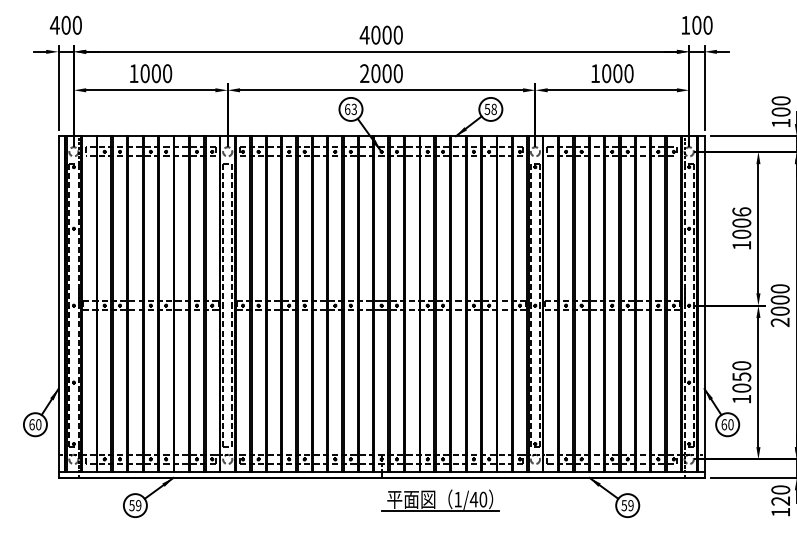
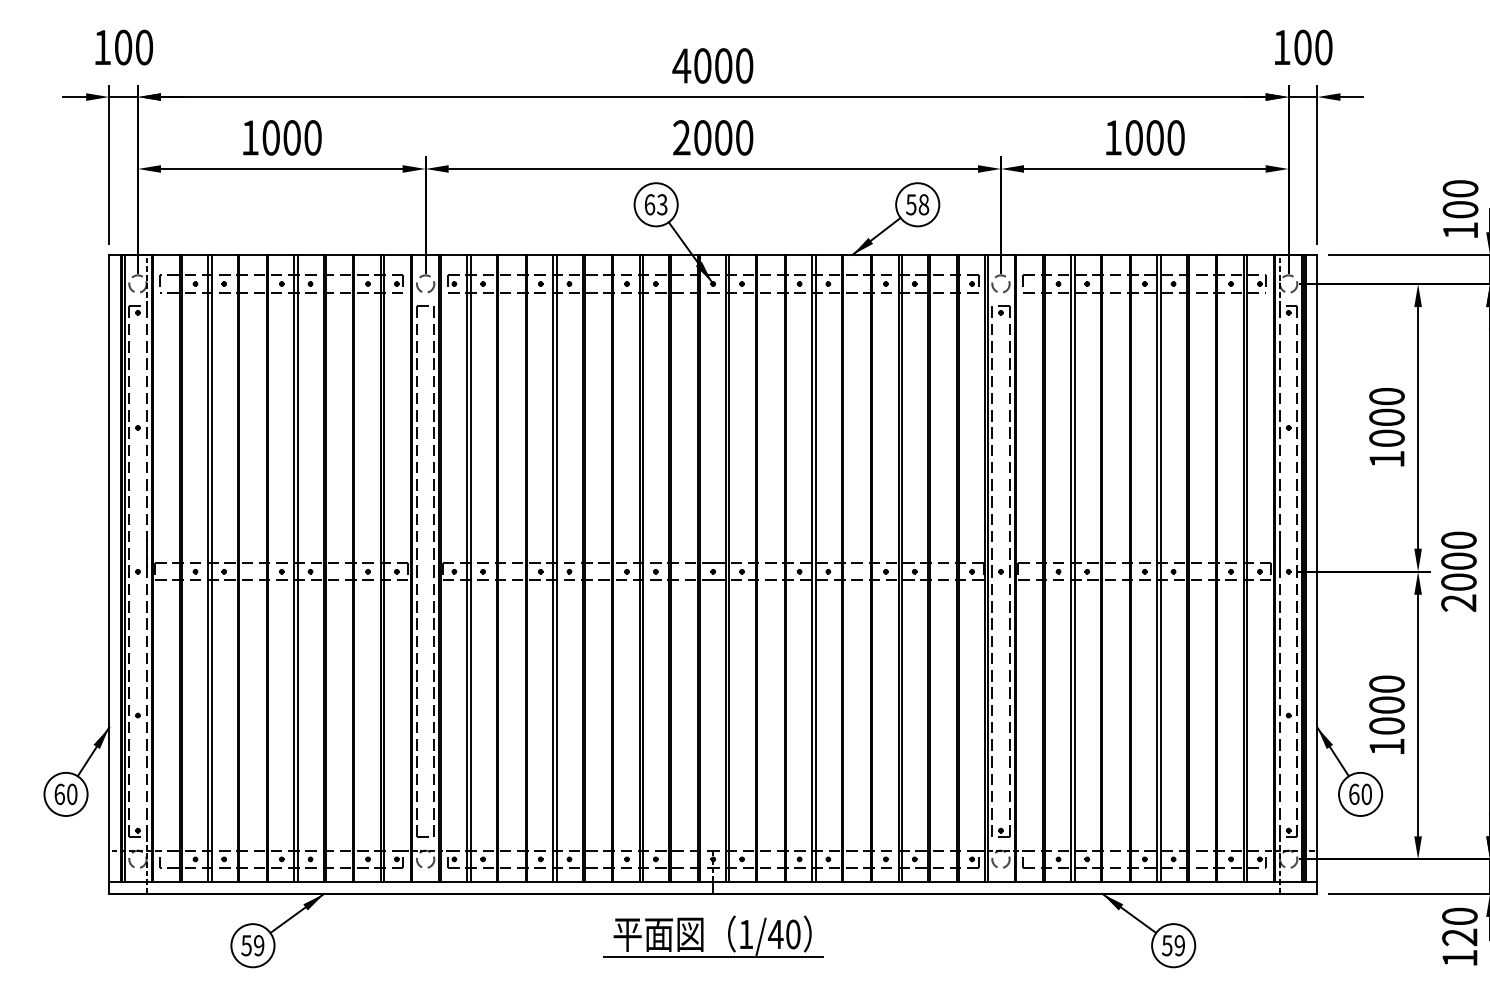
text: (54, 25) -> (101, 47), 400 -> 100
text: (741, 211) -> (1386, 395), 1006 -> 1000
text: (741, 376) -> (1386, 704), 1050 -> 1000
part: (440, 500) -> (713, 936), moved

